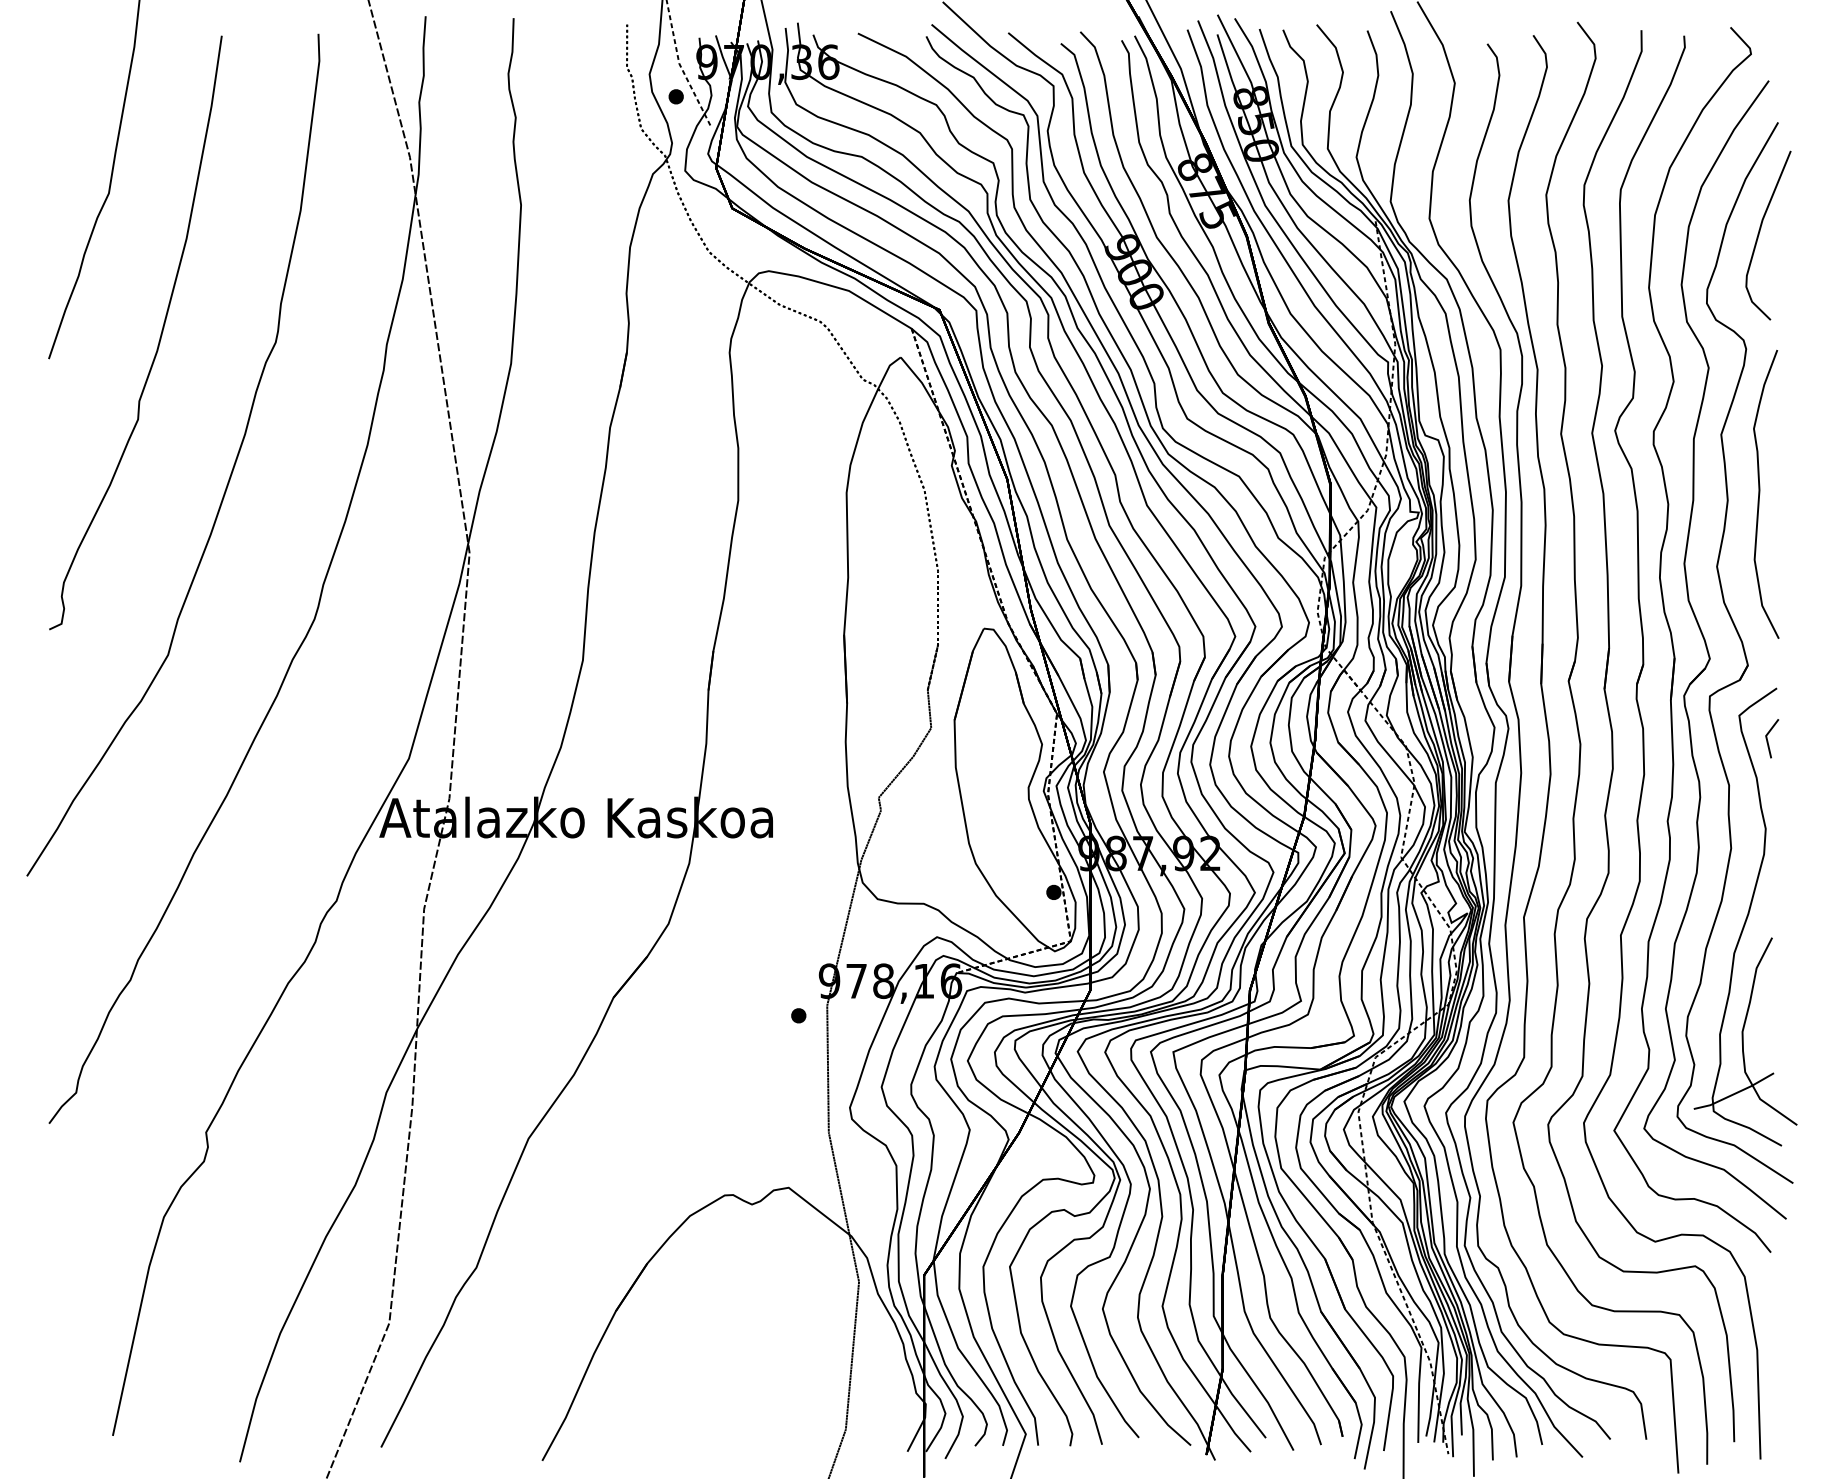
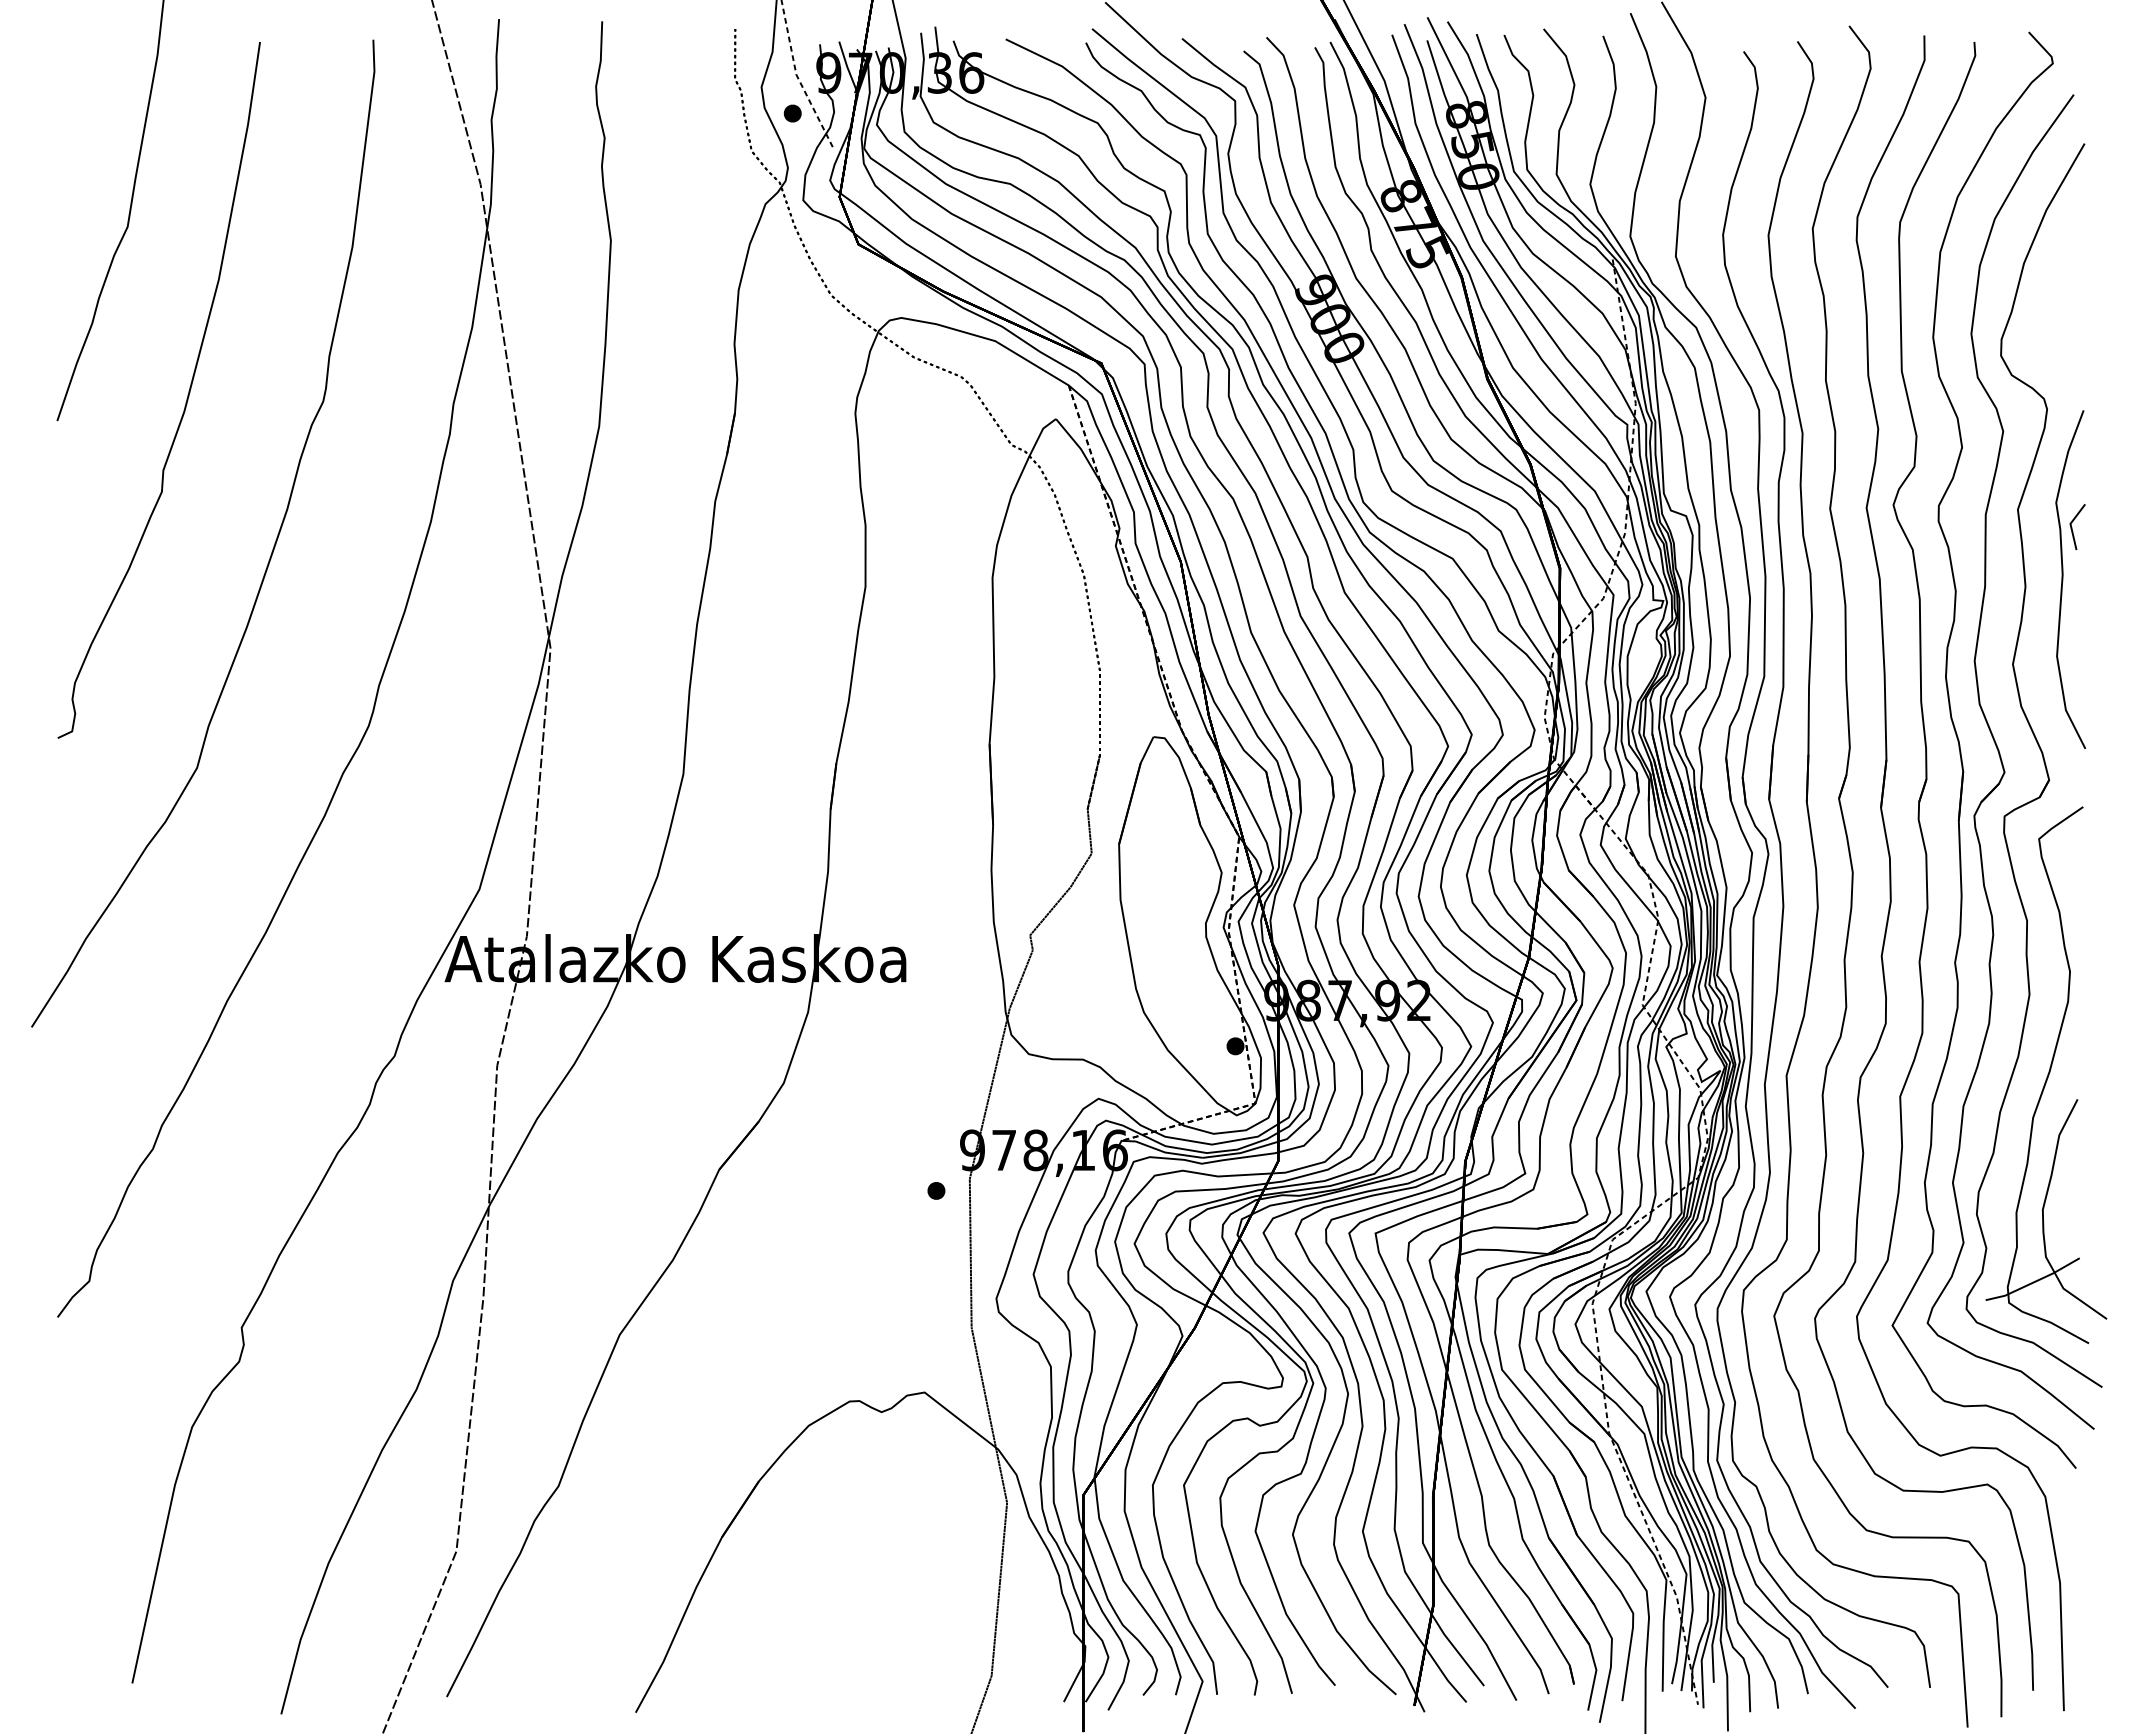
curve: (1760, 232) -> (2063, 272), removed
line: (1767, 739) -> (2072, 527), moved

